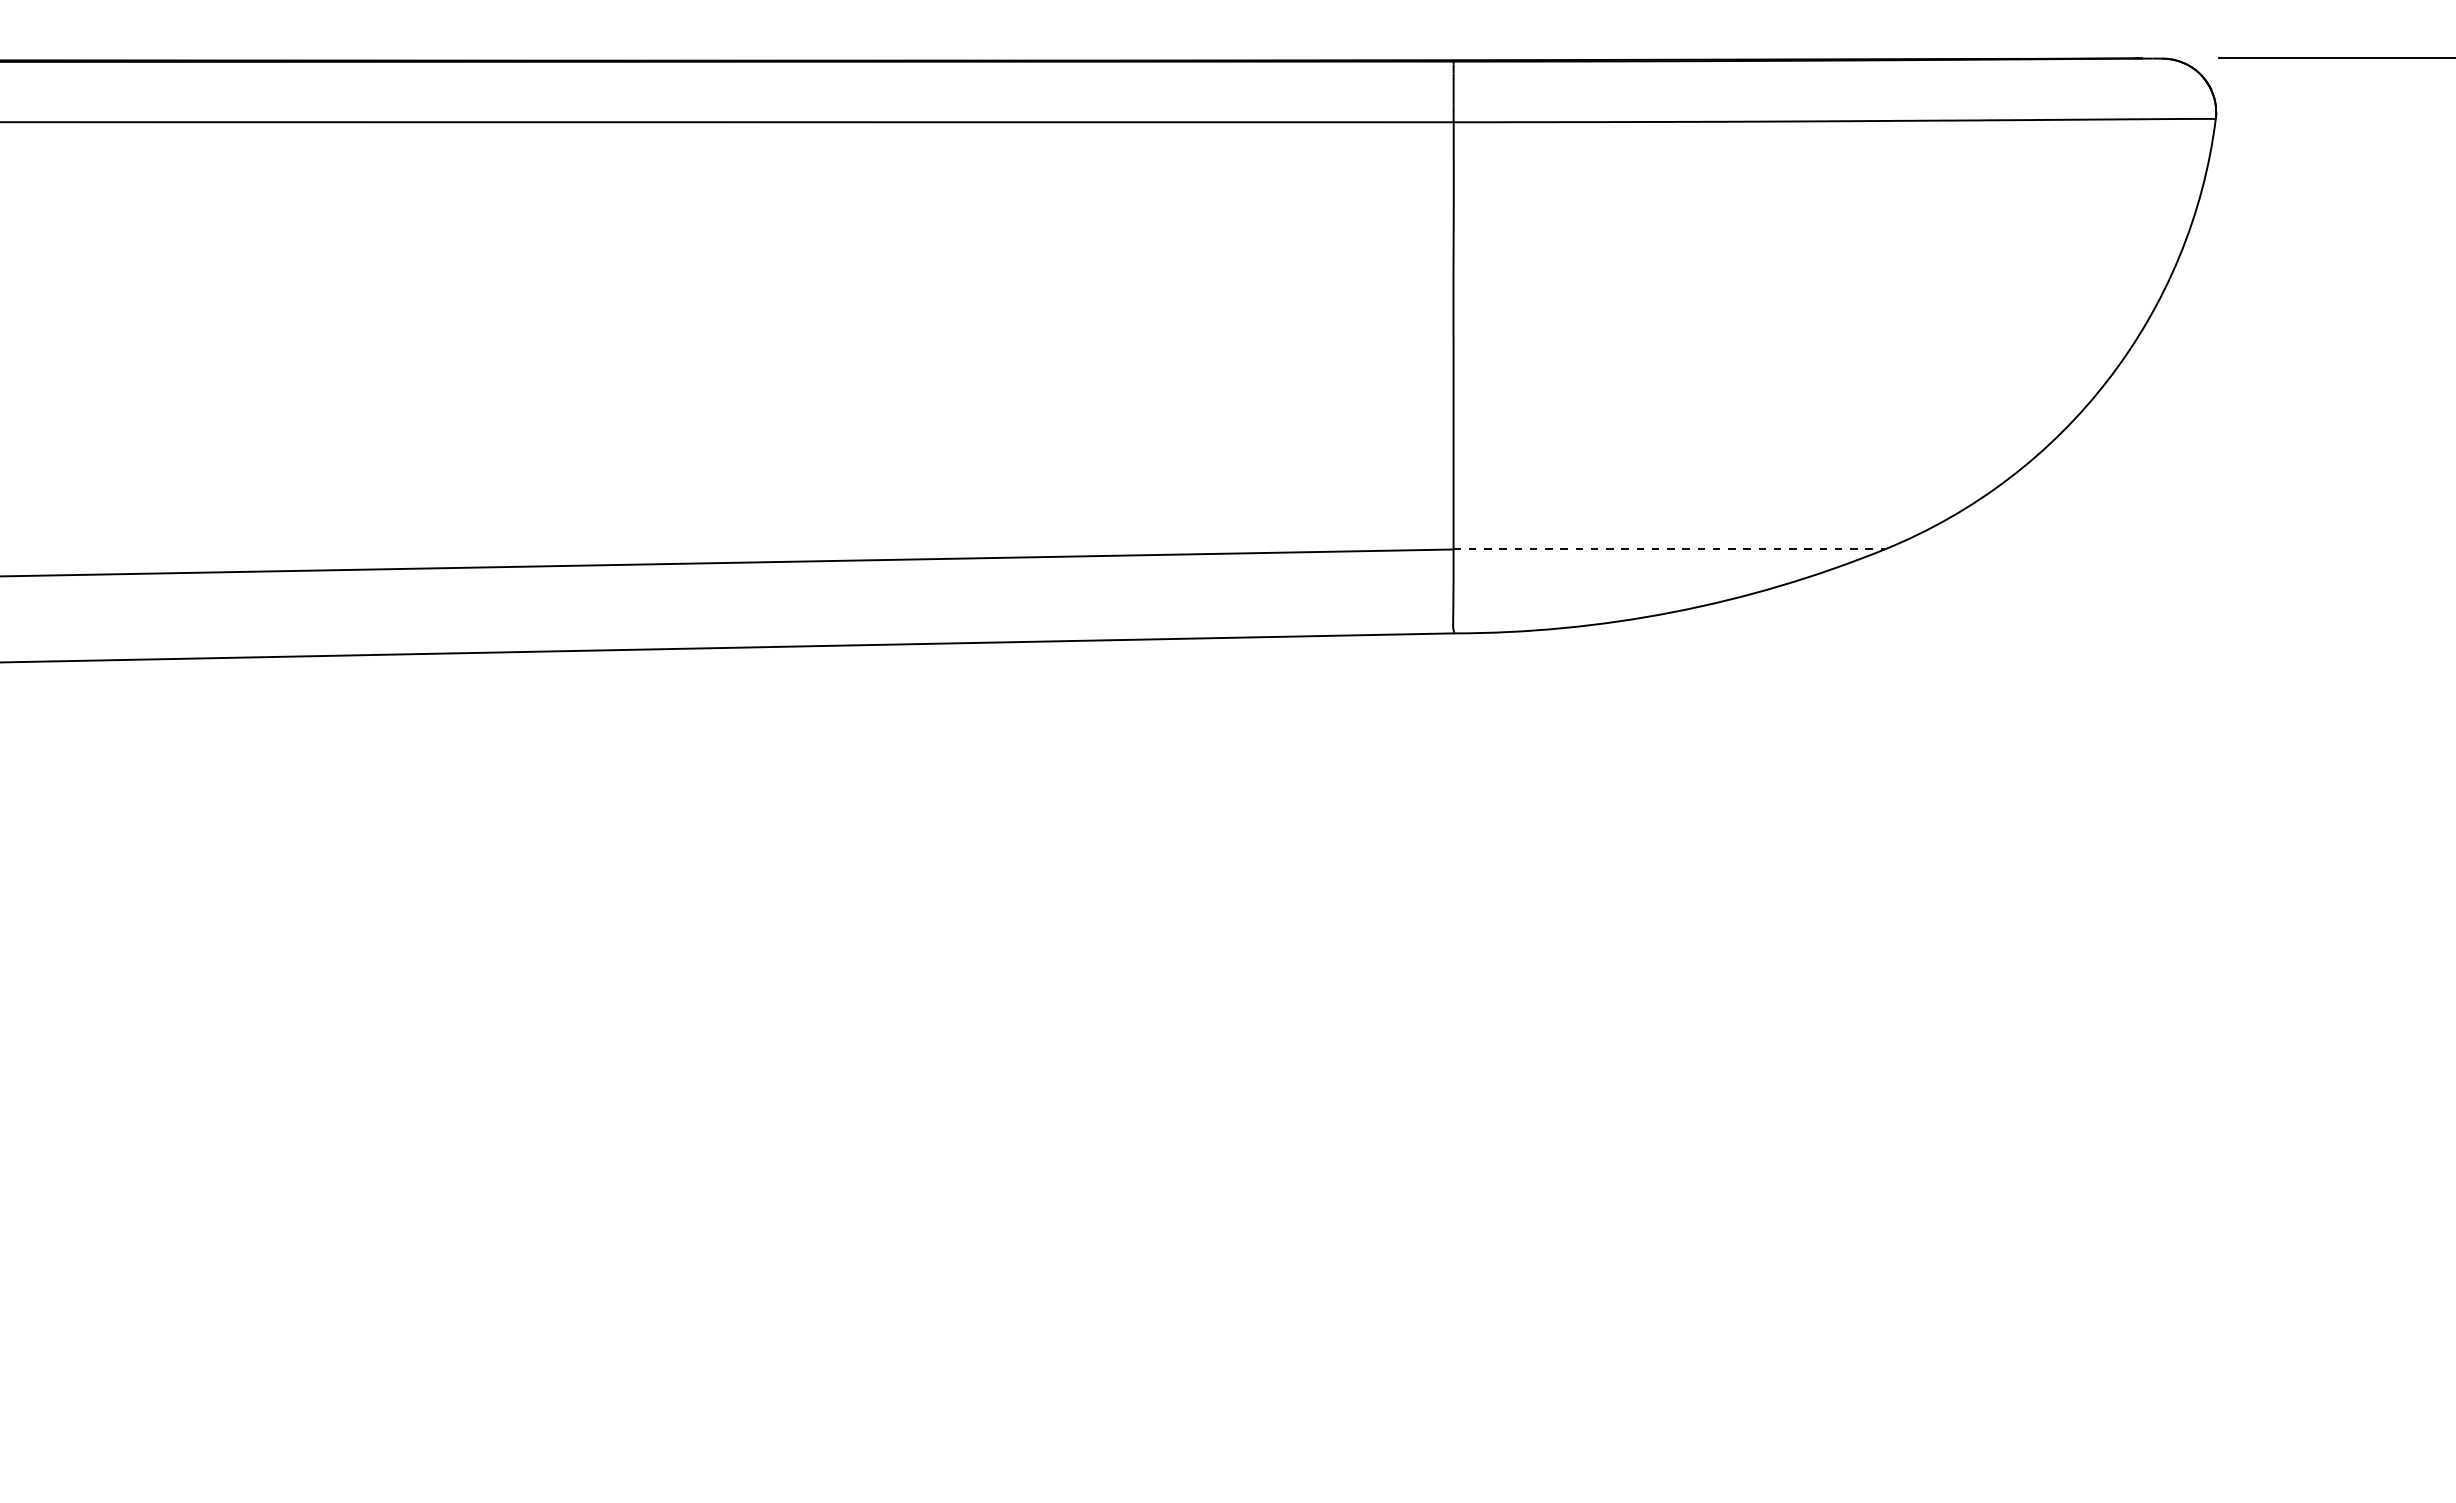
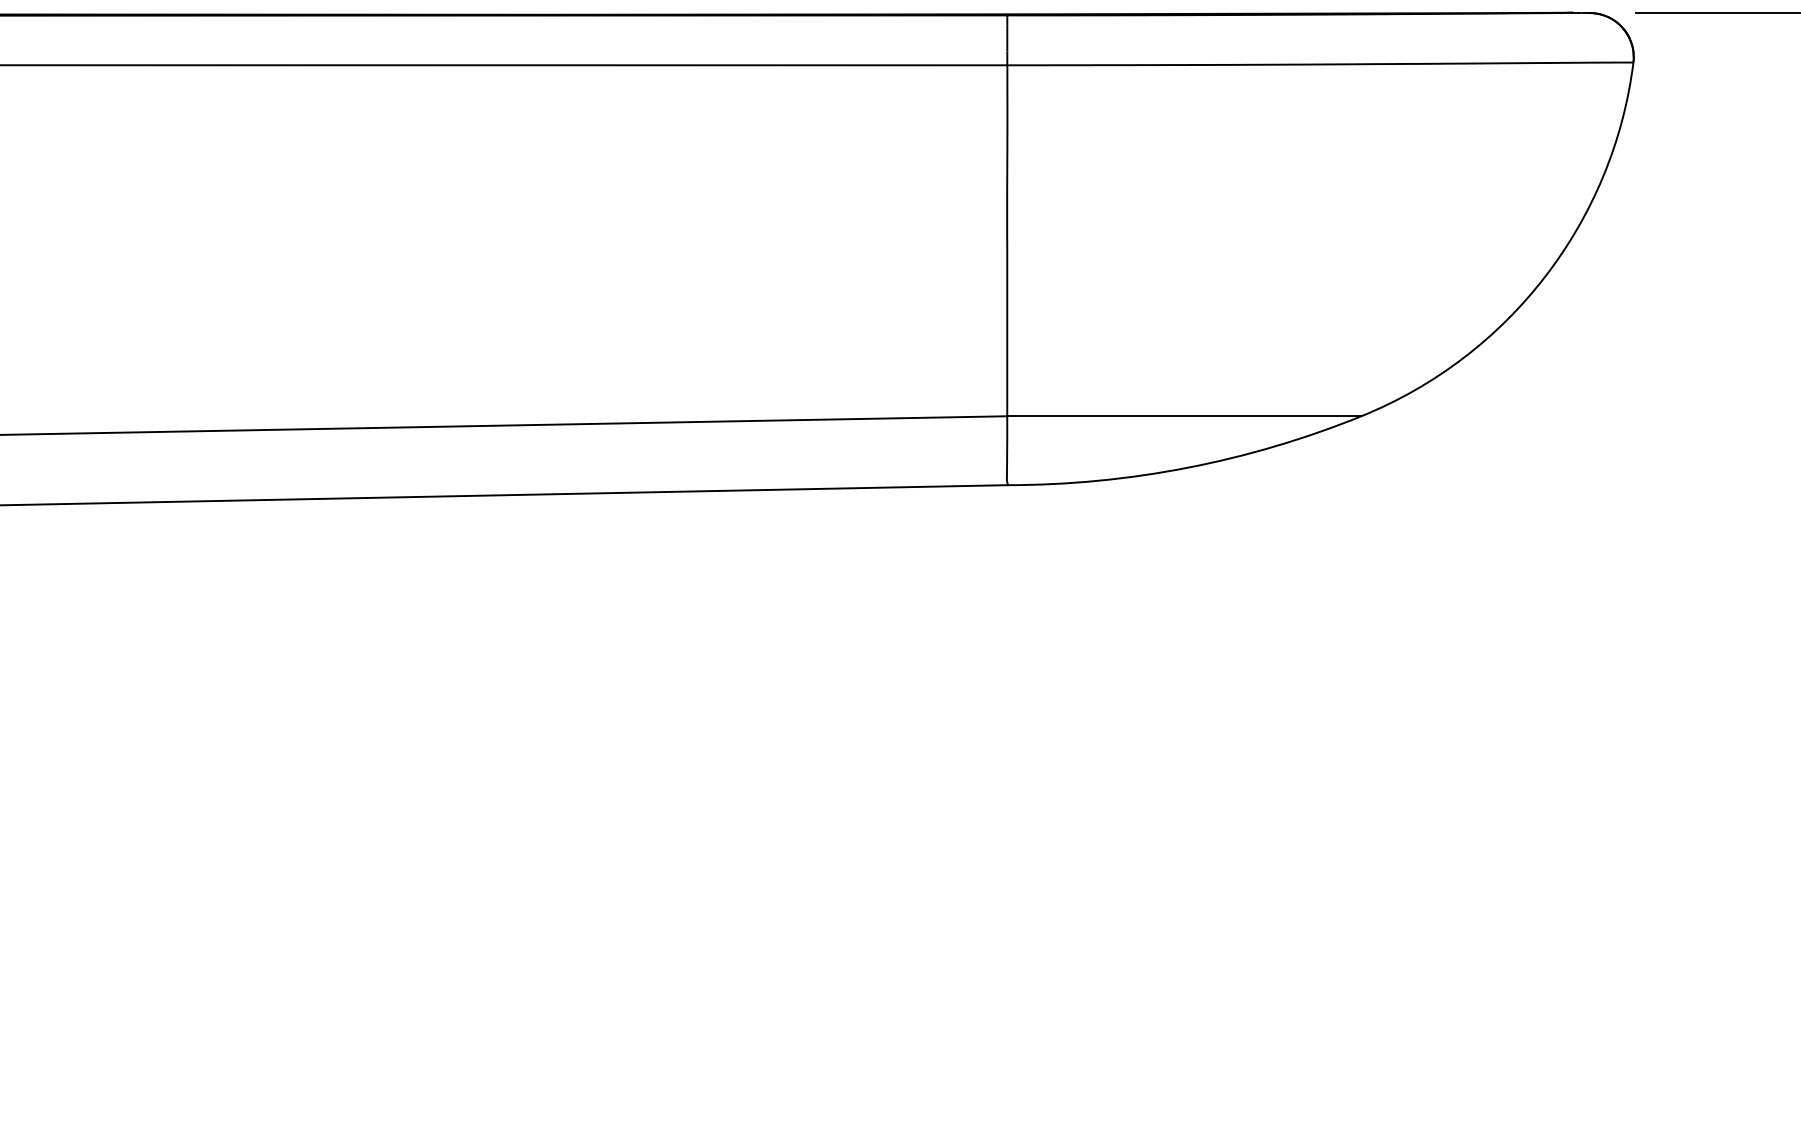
line: (1669, 549) -> (1184, 416), dashed -> solid

